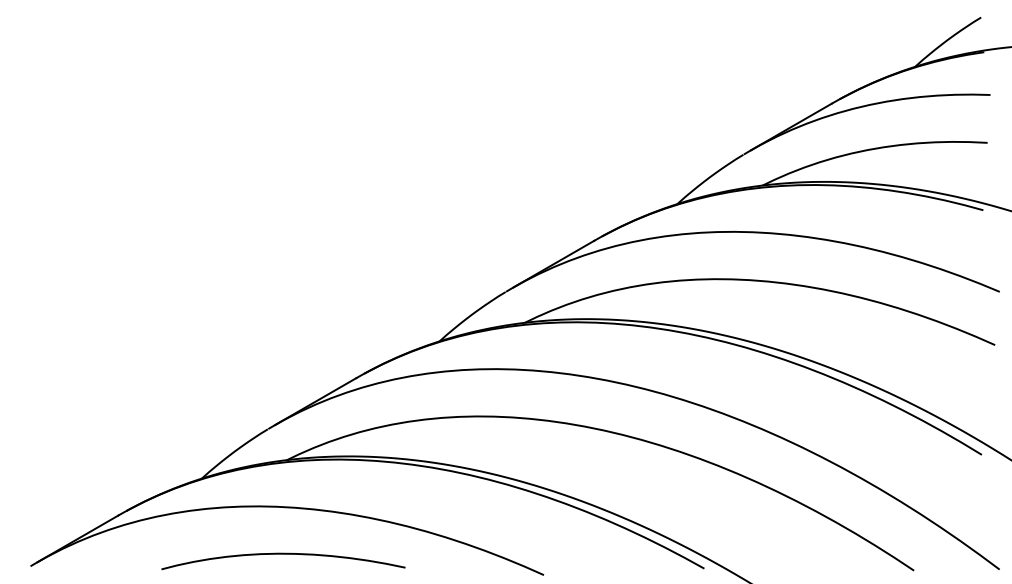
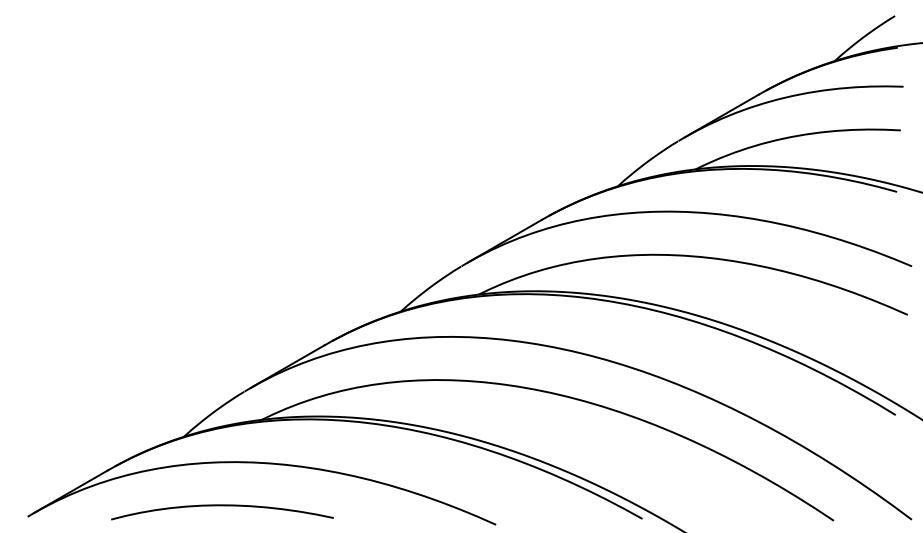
curve: (283, 555) -> (222, 506), moved

